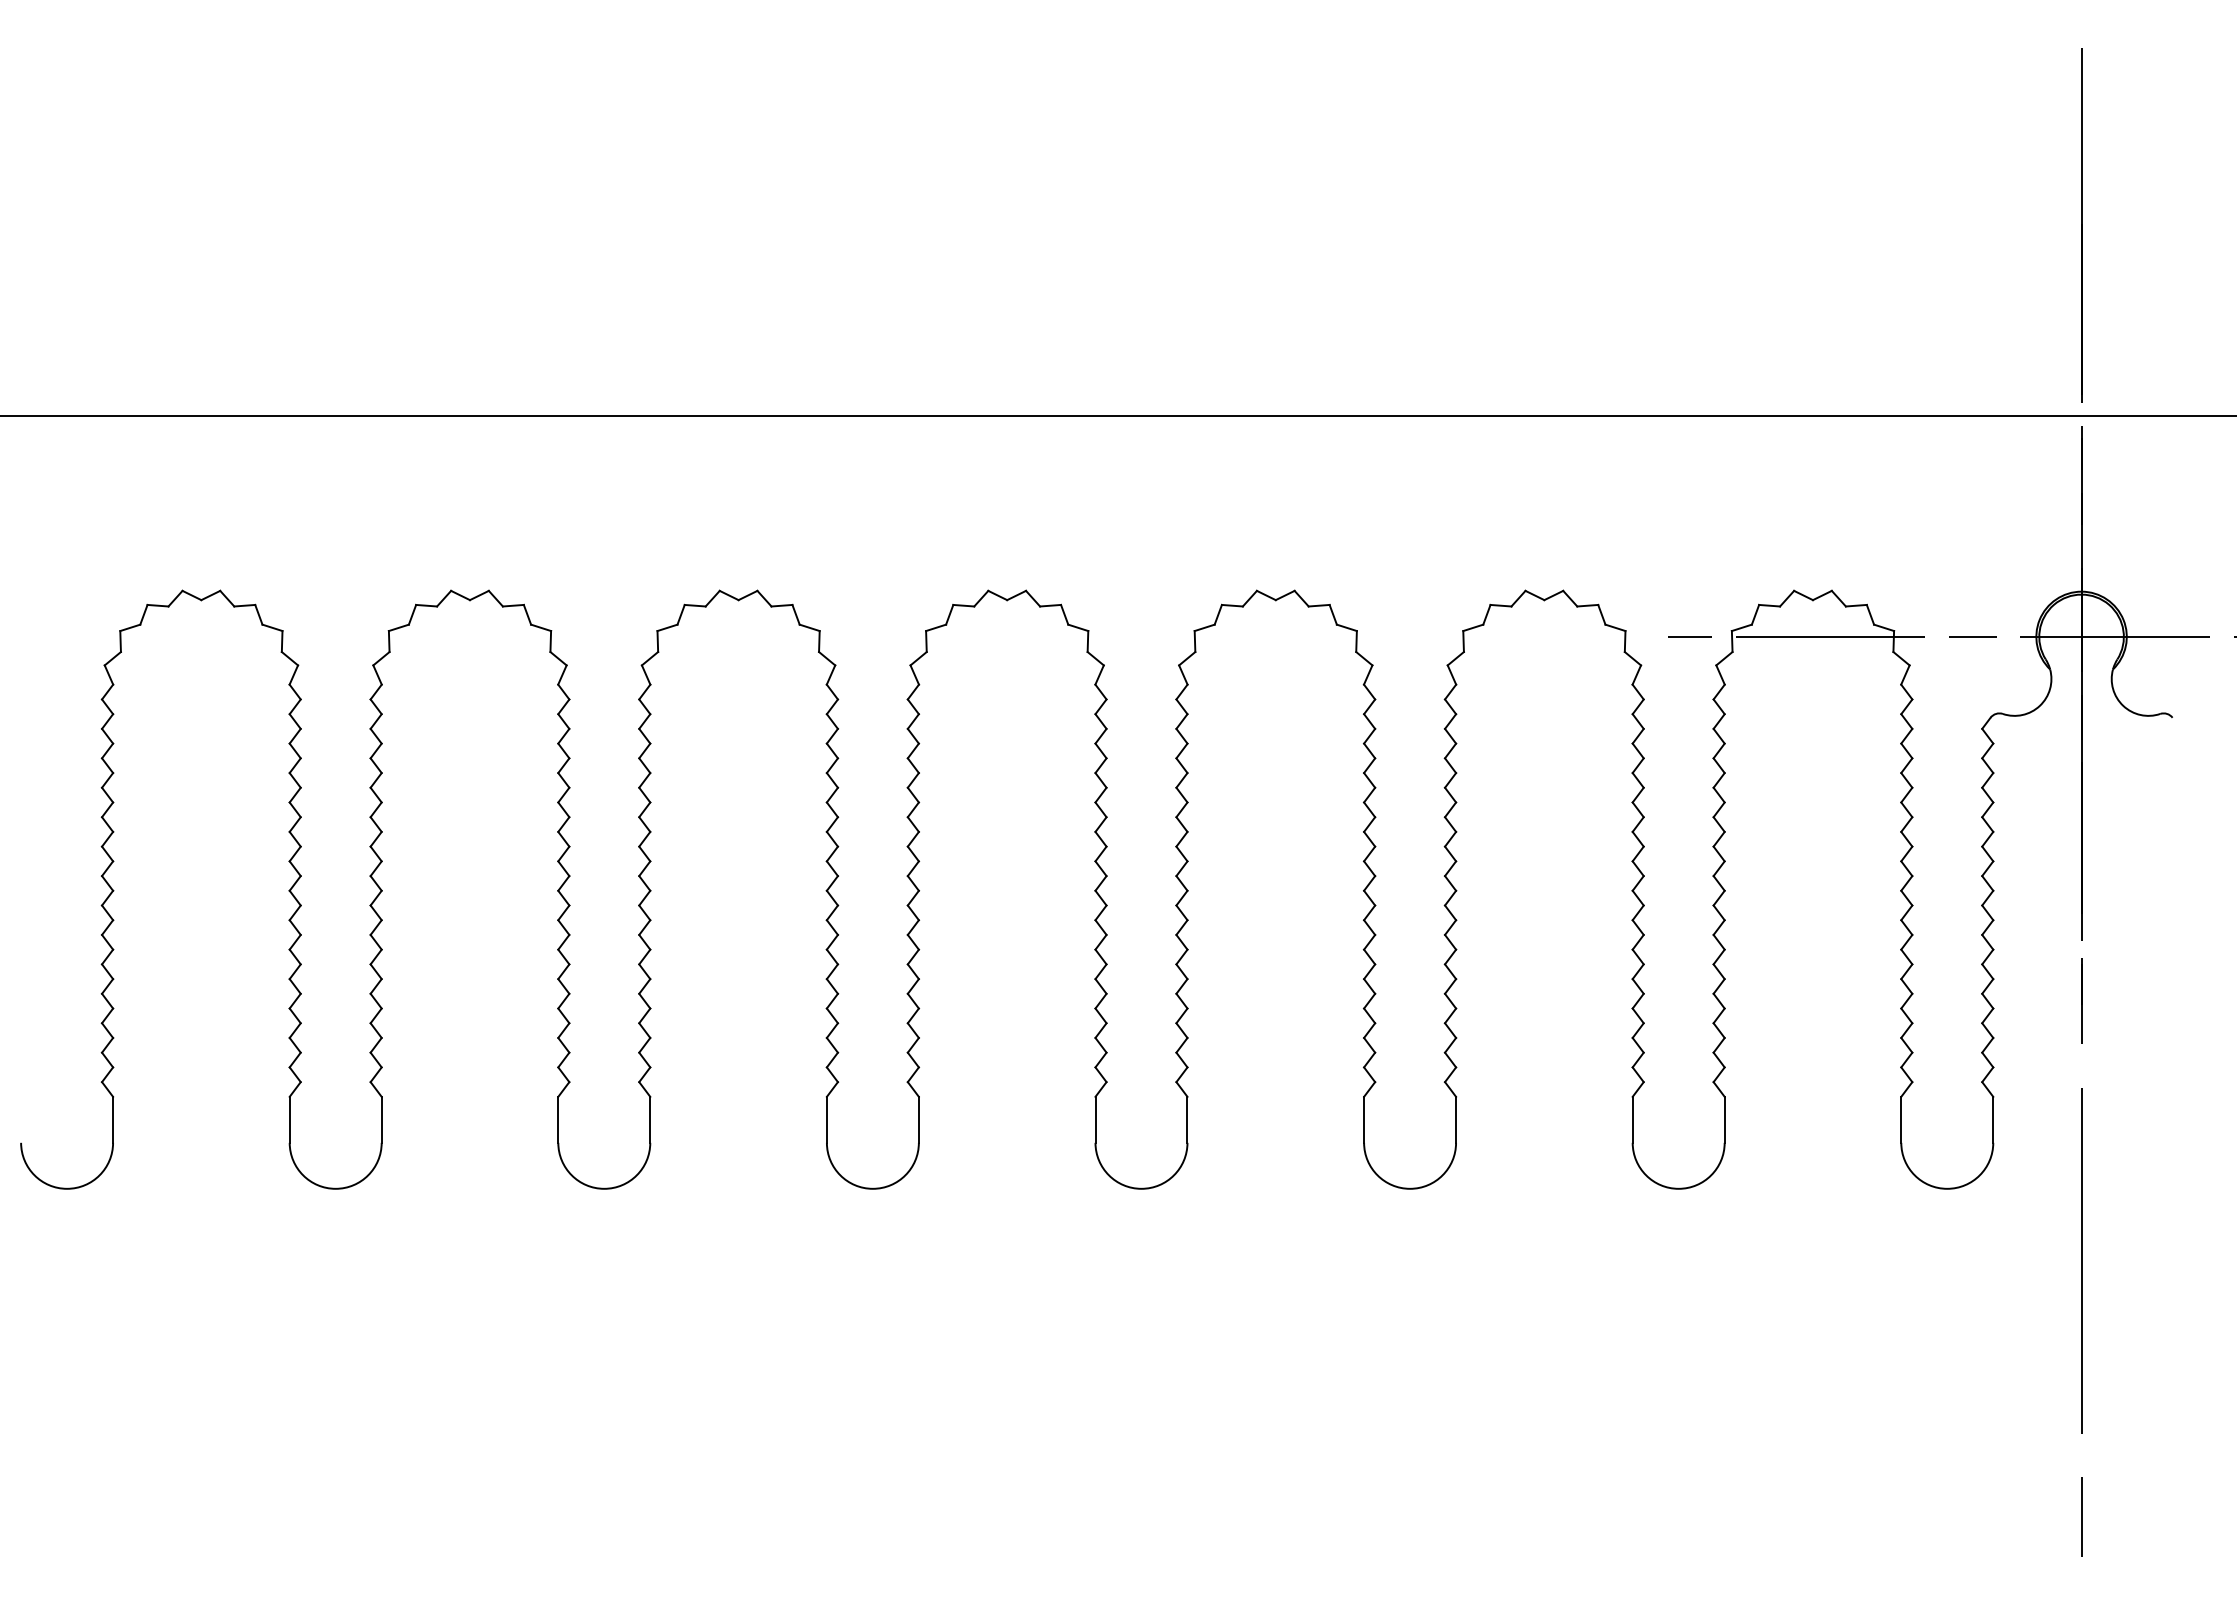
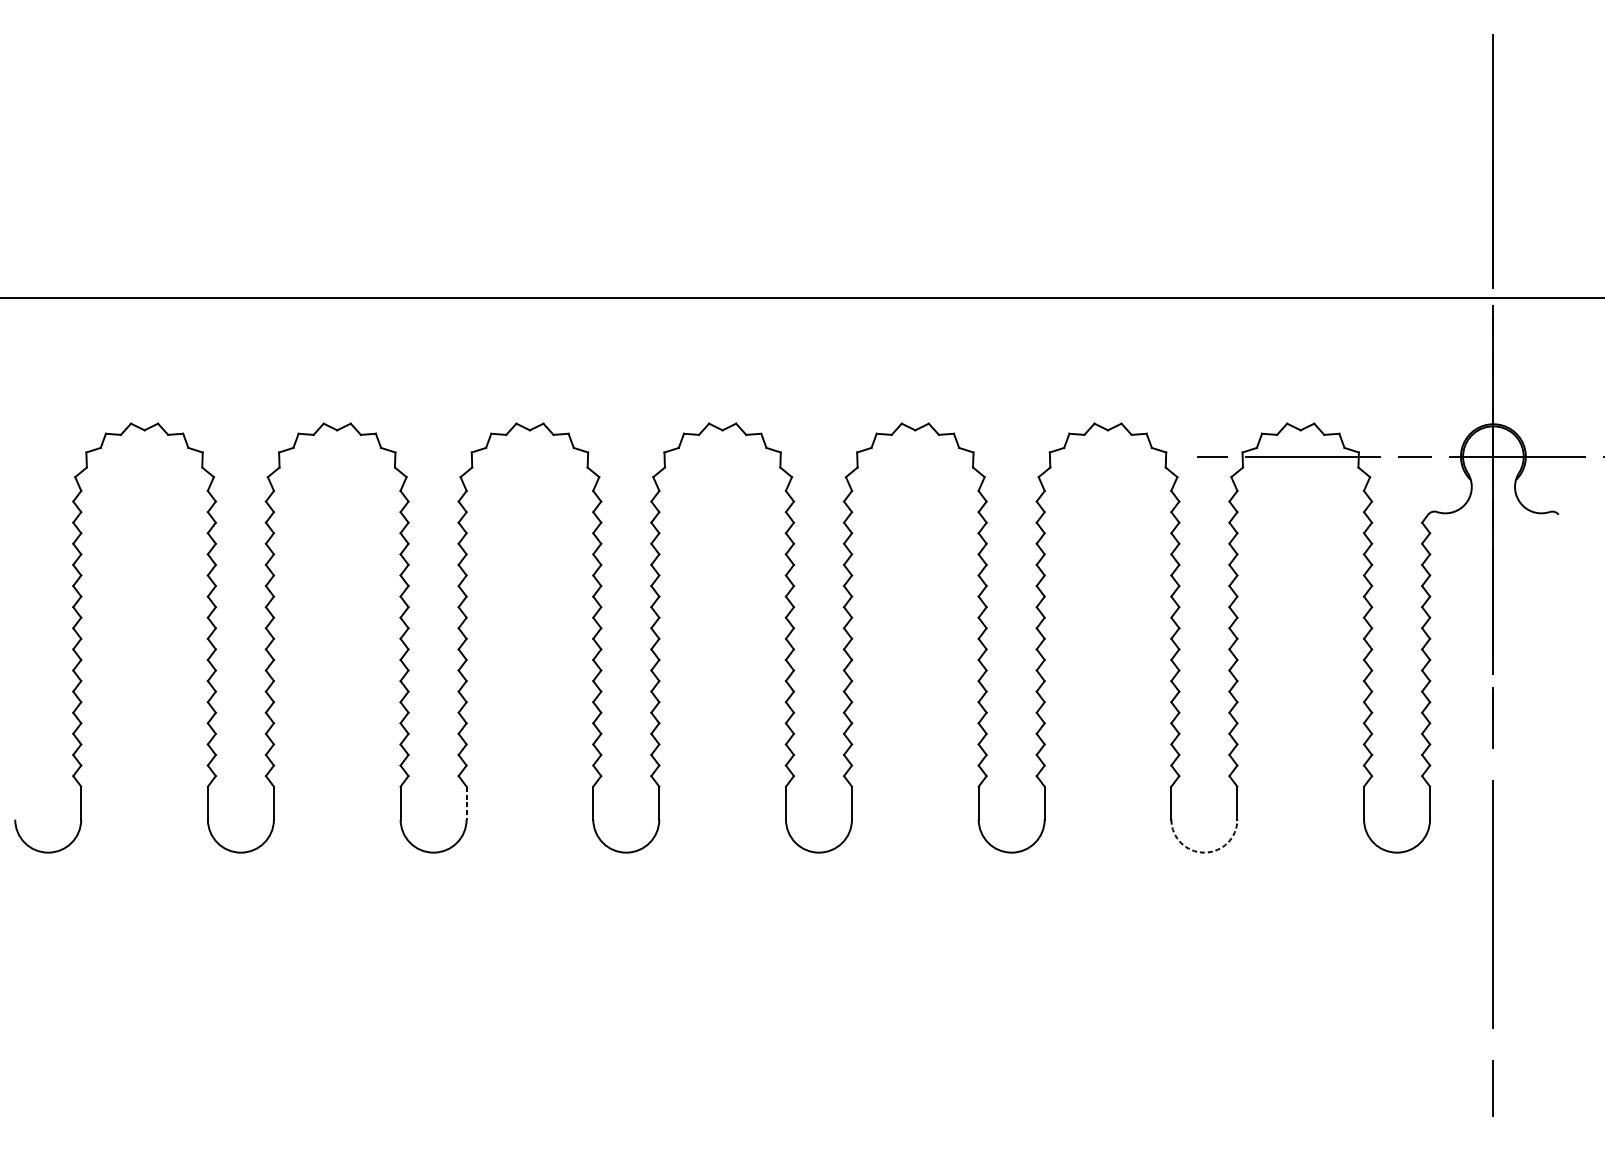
line: (650, 1119) -> (466, 802), solid -> dashed
arc: (1678, 1188) -> (1204, 852), solid -> dashed

